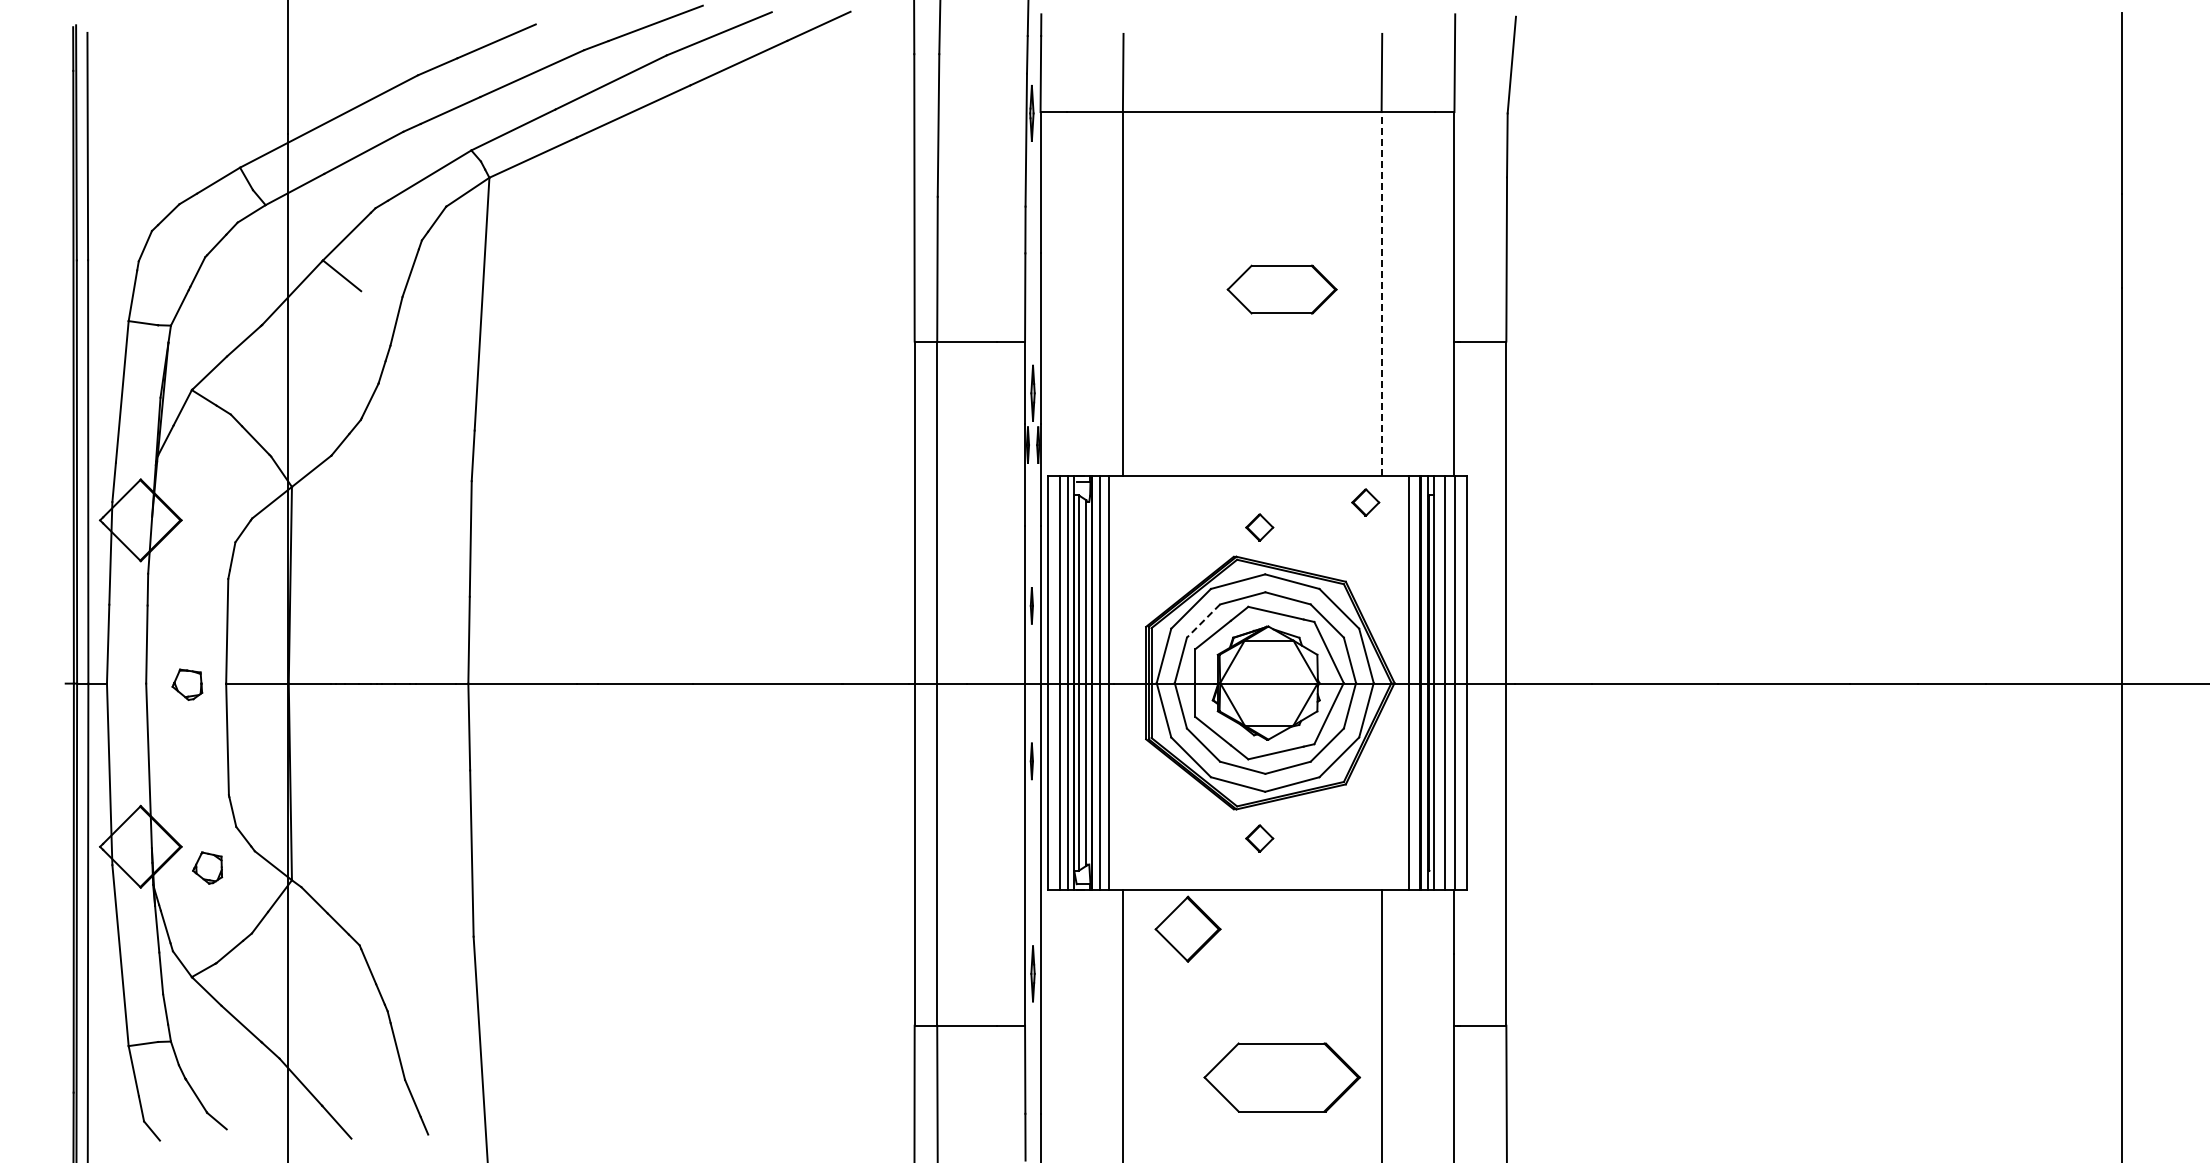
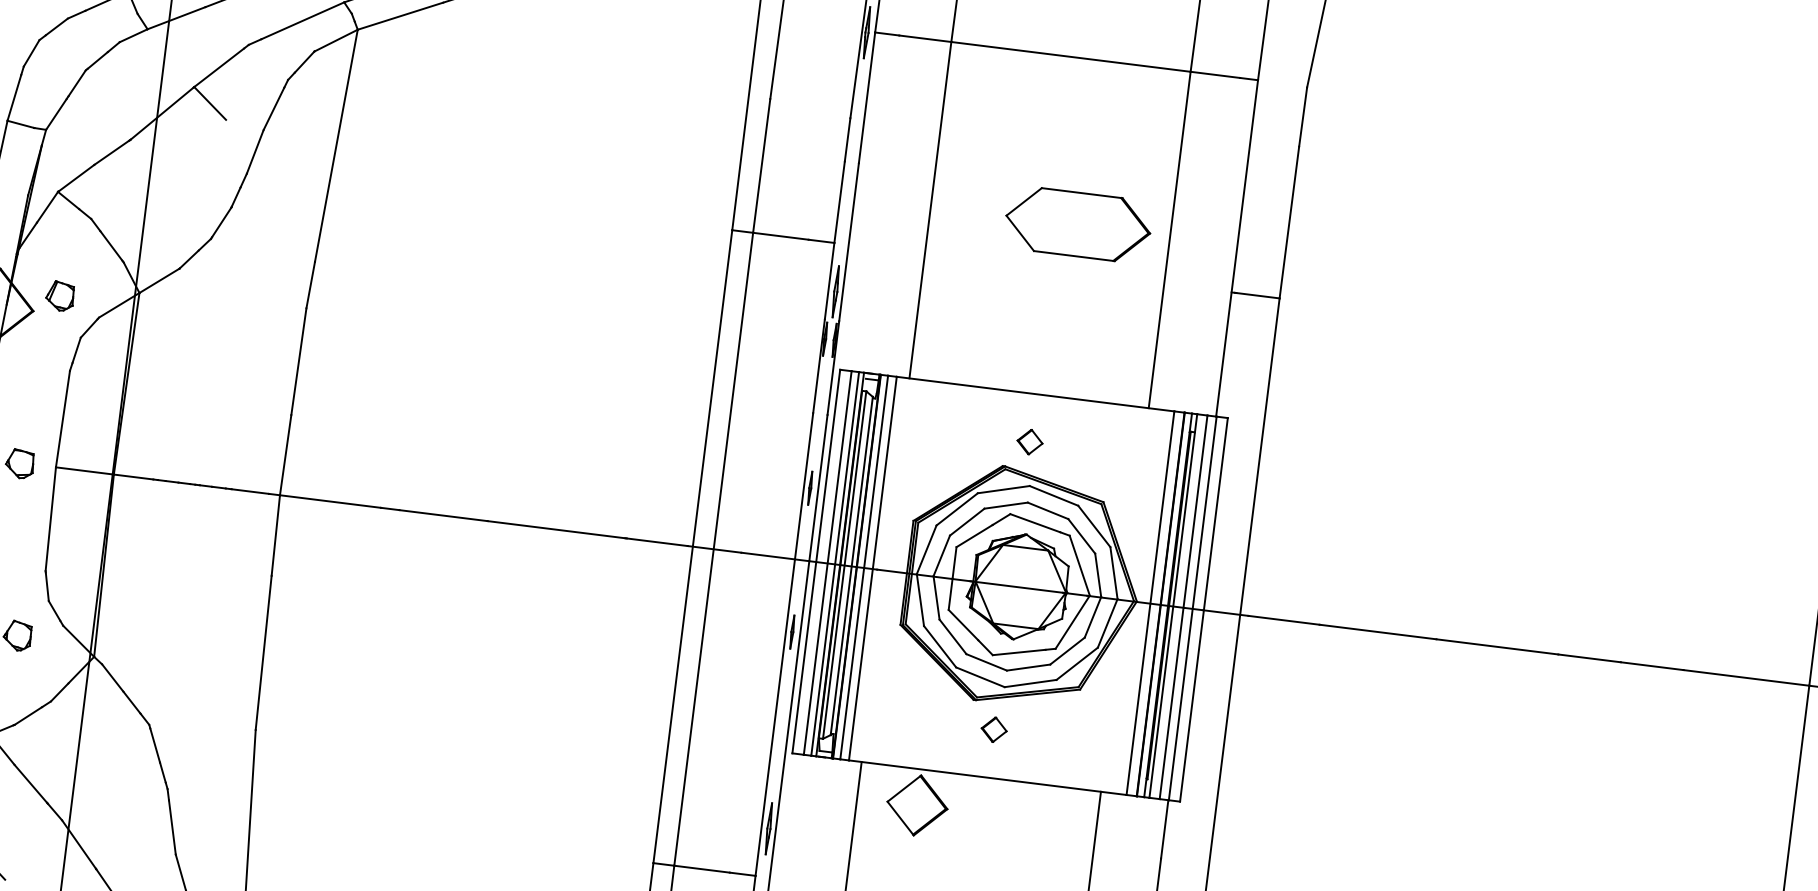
part: (1281, 289) -> (1077, 224), size x1.43
line: (1381, 293) -> (1169, 239), dashed -> solid
part: (207, 500) -> (59, 295), added
part: (1365, 502) -> (1130, 431), removed
line: (1203, 621) -> (967, 522), dashed -> solid

